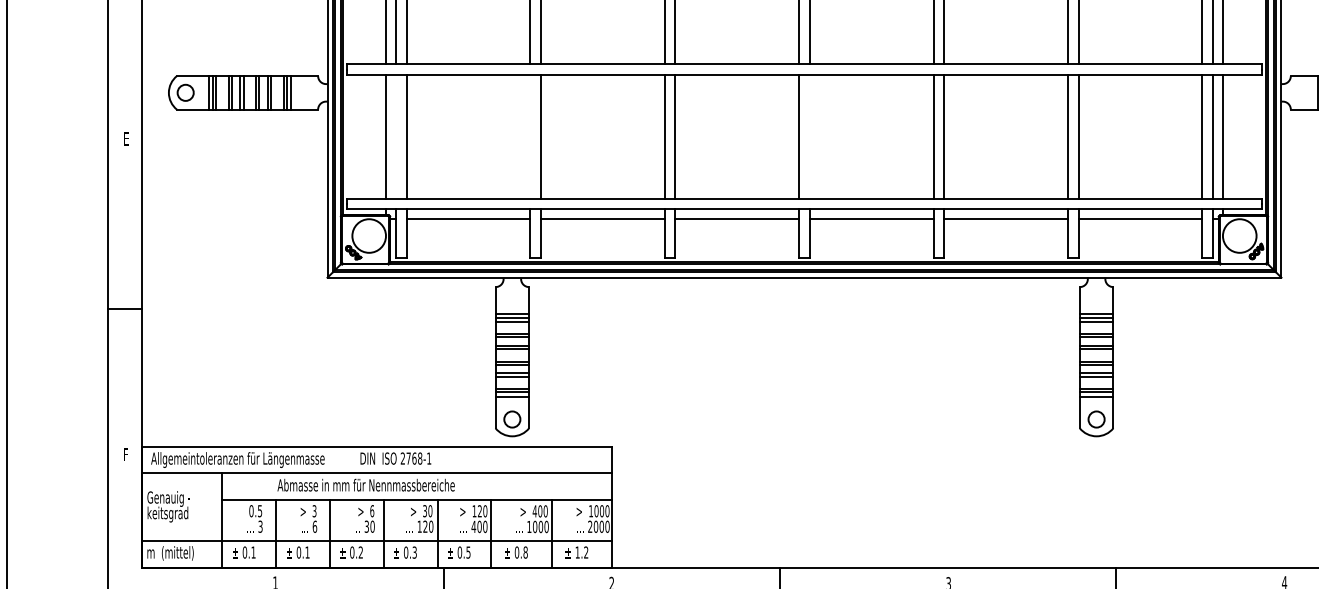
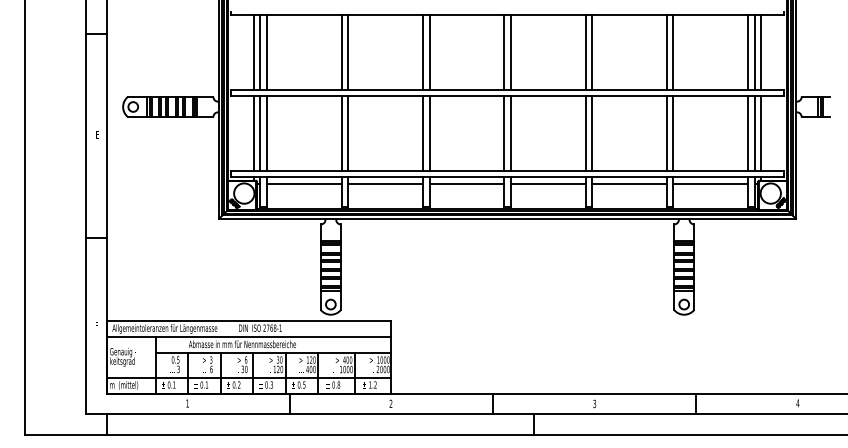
line: (396, 136) -> (260, 133), added
line: (529, 136) -> (341, 133), added
line: (809, 136) -> (510, 133), added

